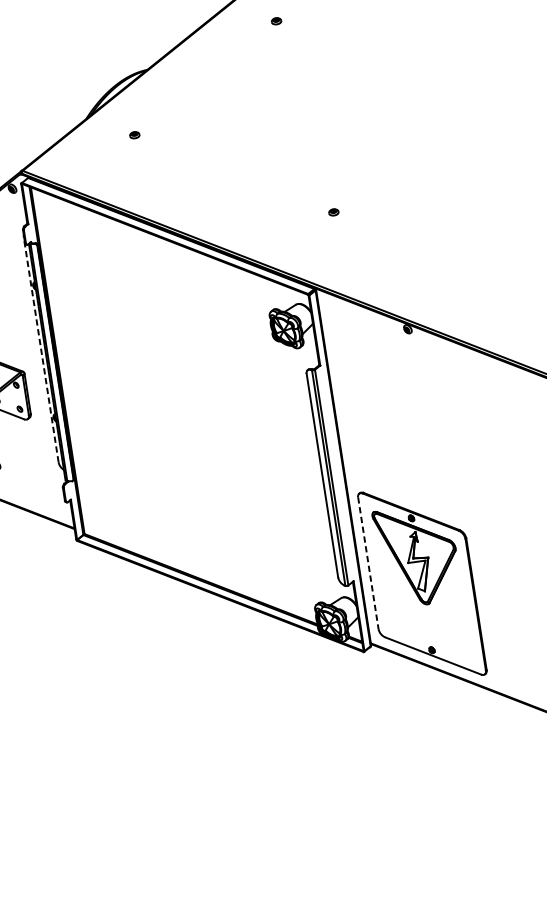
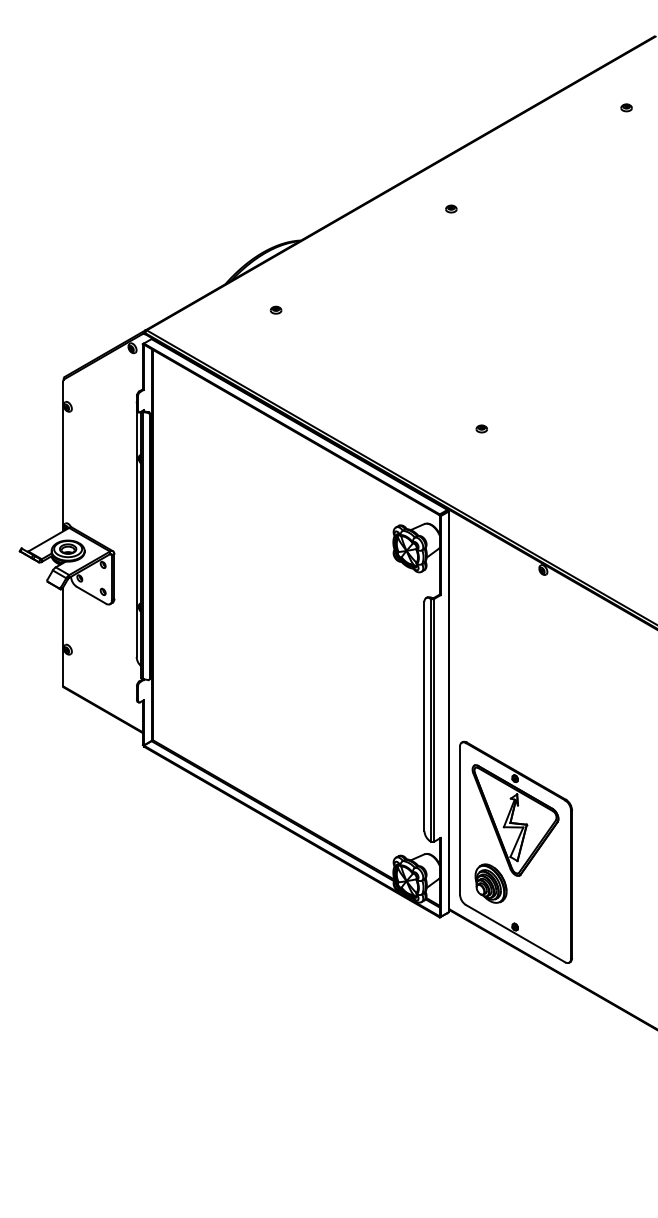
line: (41, 350) -> (136, 530), dashed -> solid
line: (368, 563) -> (460, 821), dashed -> solid
part: (404, 614) -> (490, 883), added

